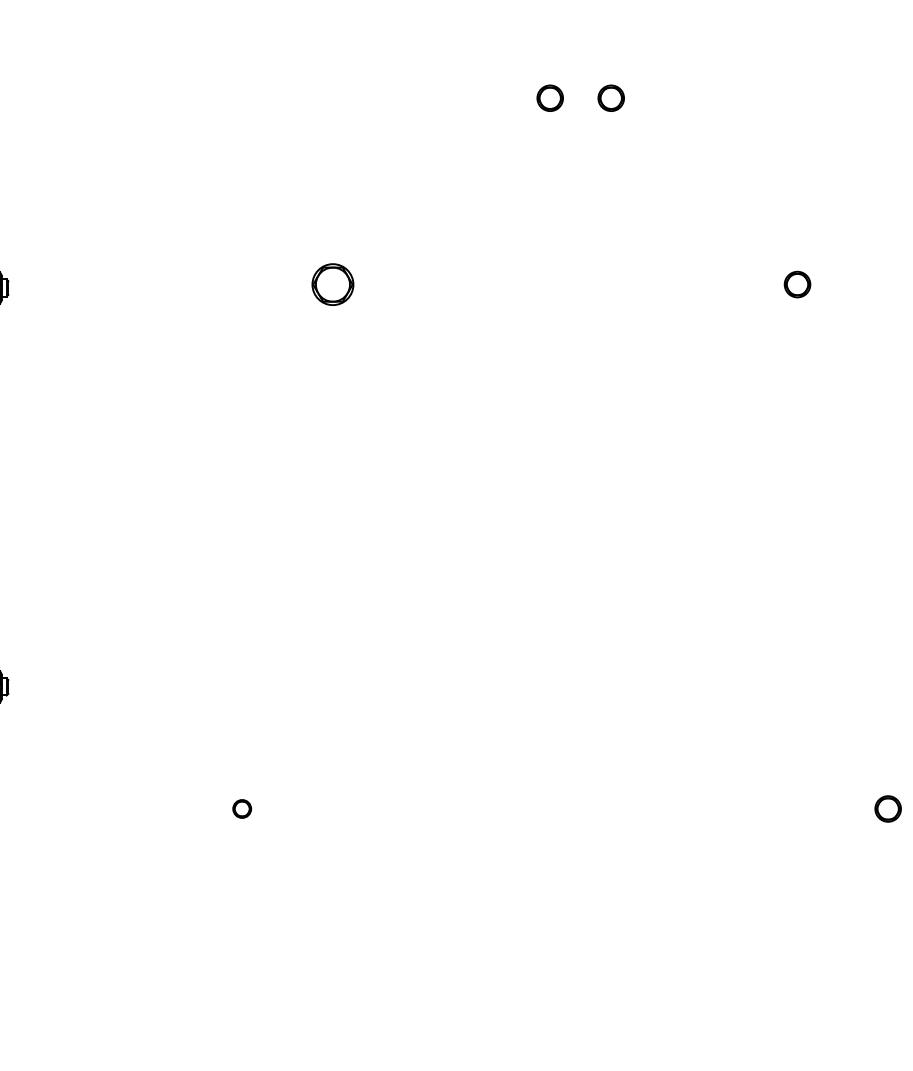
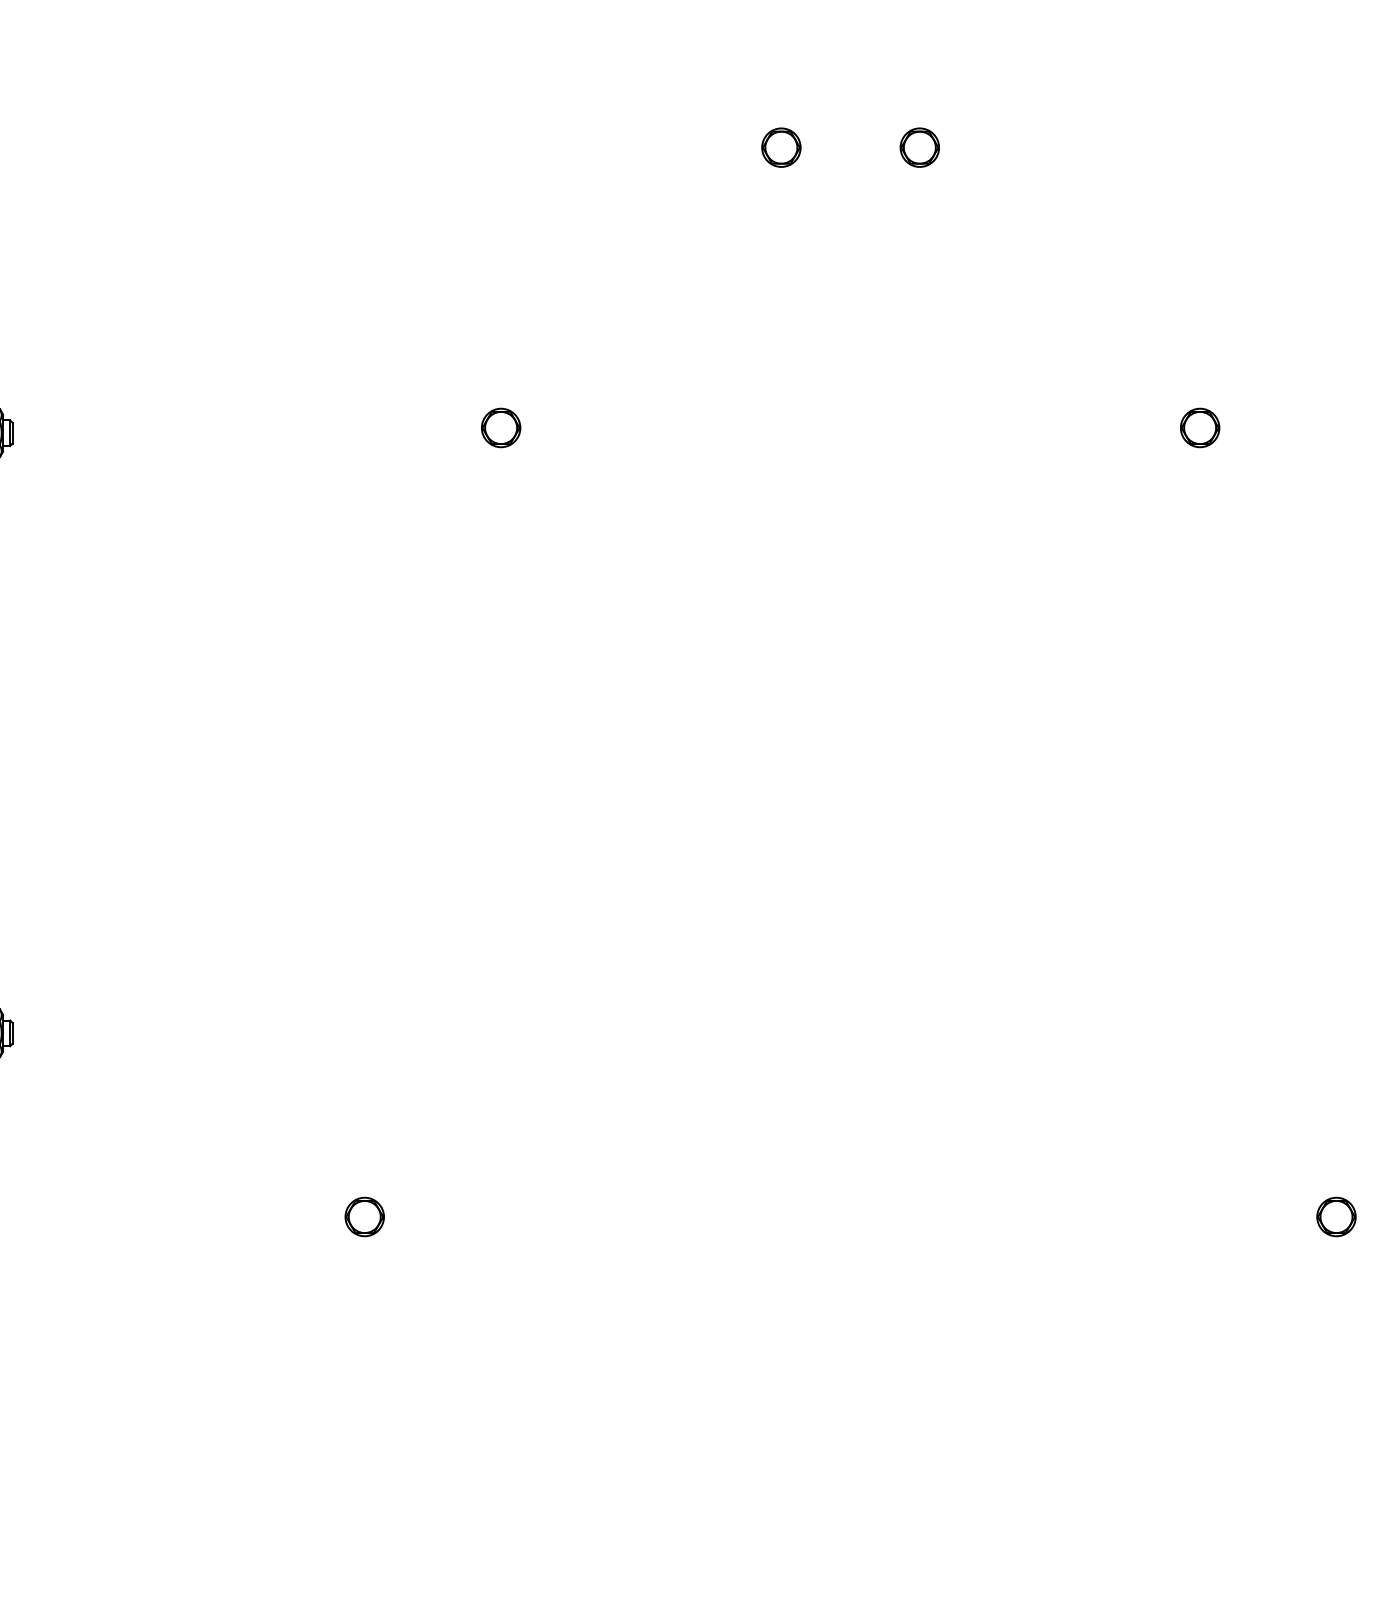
part: (549, 97) -> (780, 146), moved
part: (332, 284) -> (500, 427), size x0.62
part: (241, 808) -> (363, 1216), size x1.43

